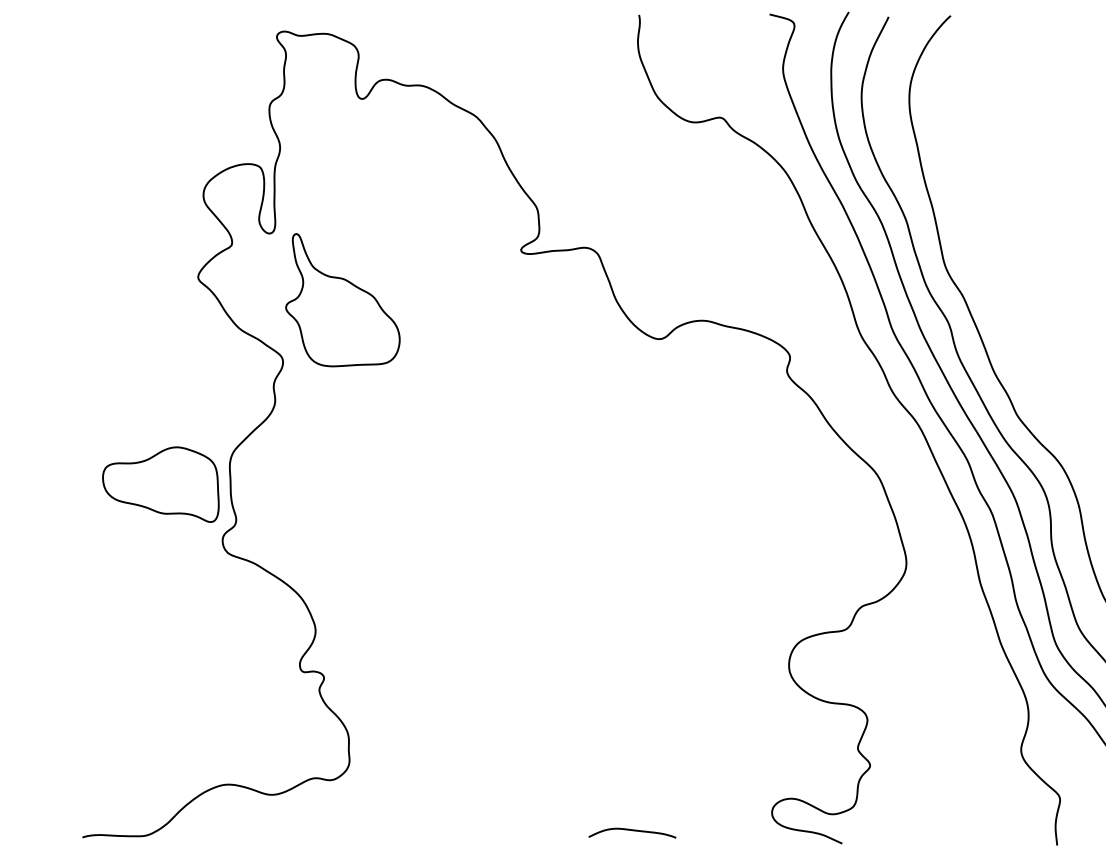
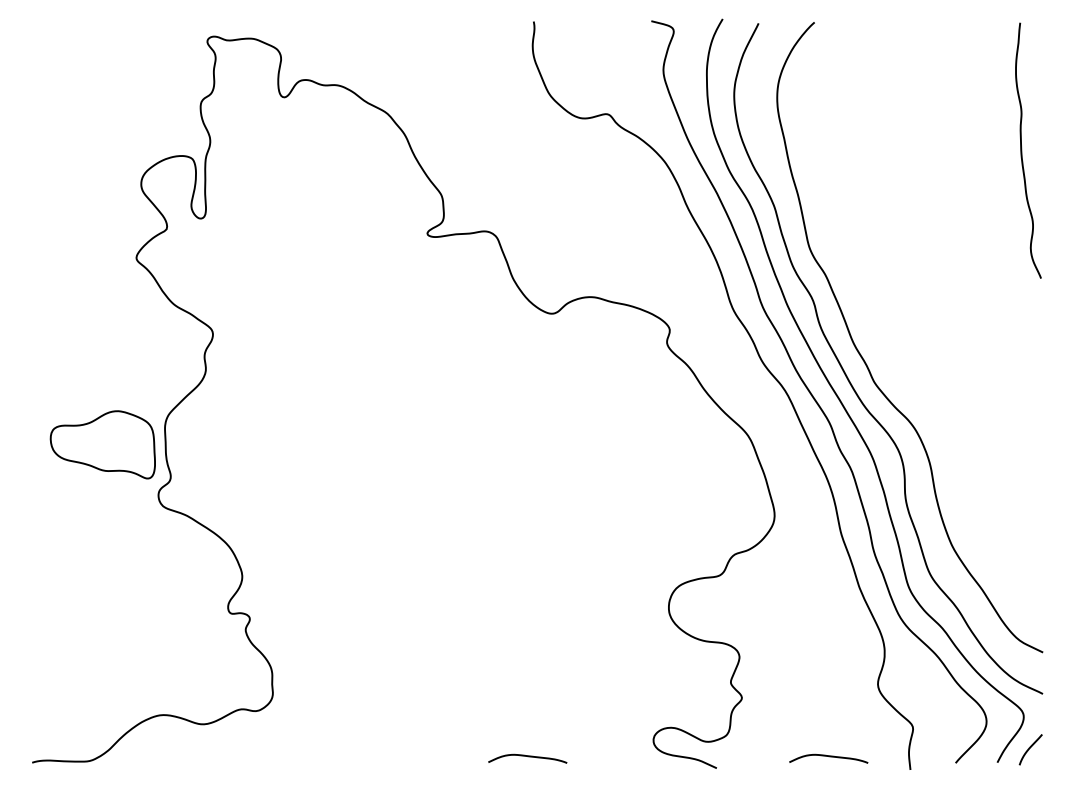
part: (342, 300) -> (266, 278), removed
curve: (967, 831) -> (829, 757), added

